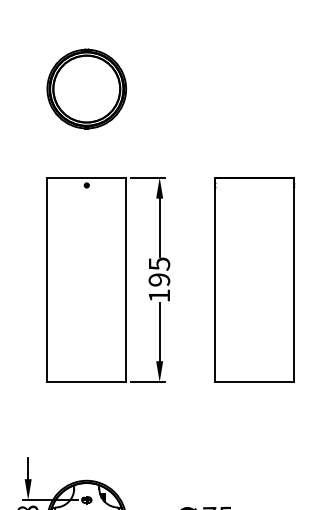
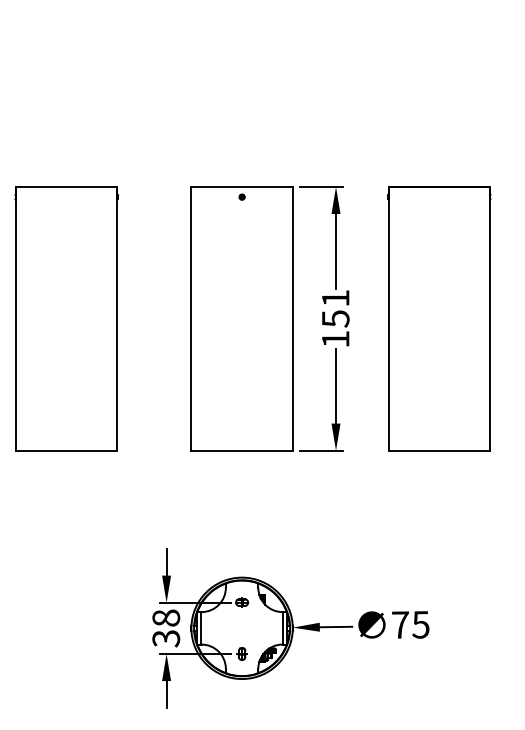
part: (86, 88) -> (241, 72), removed
text: (159, 271) -> (335, 308), 195 -> 151
part: (254, 279) -> (439, 318), moved

